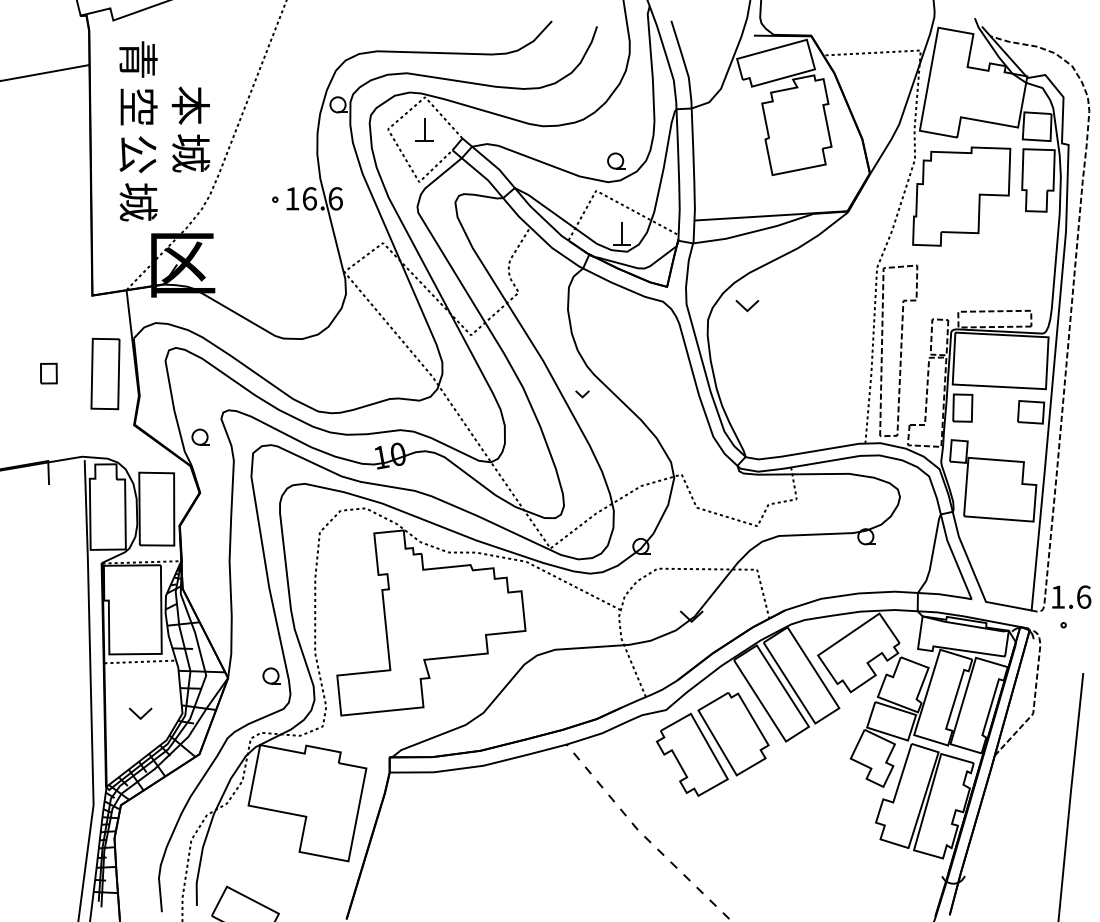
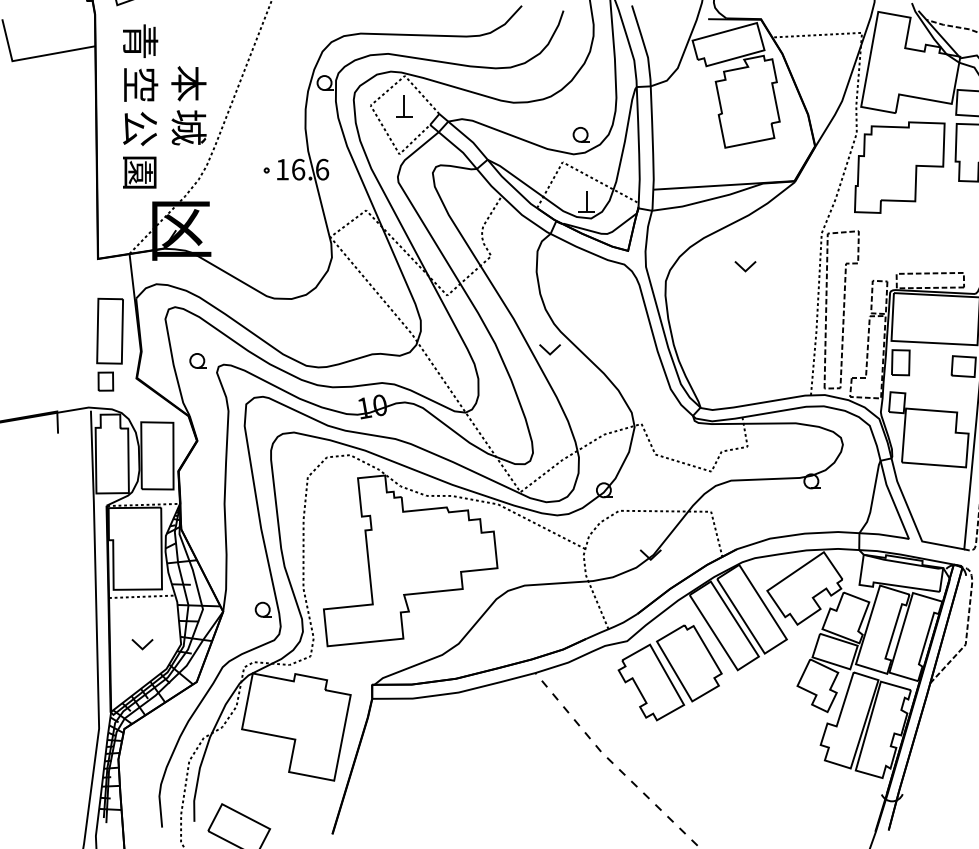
text: (138, 202) -> (140, 173), 城 -> 園
part: (747, 306) -> (745, 267), moved
part: (48, 373) -> (105, 381), moved
part: (582, 394) -> (550, 350), size x1.67
part: (200, 436) -> (197, 360), moved

